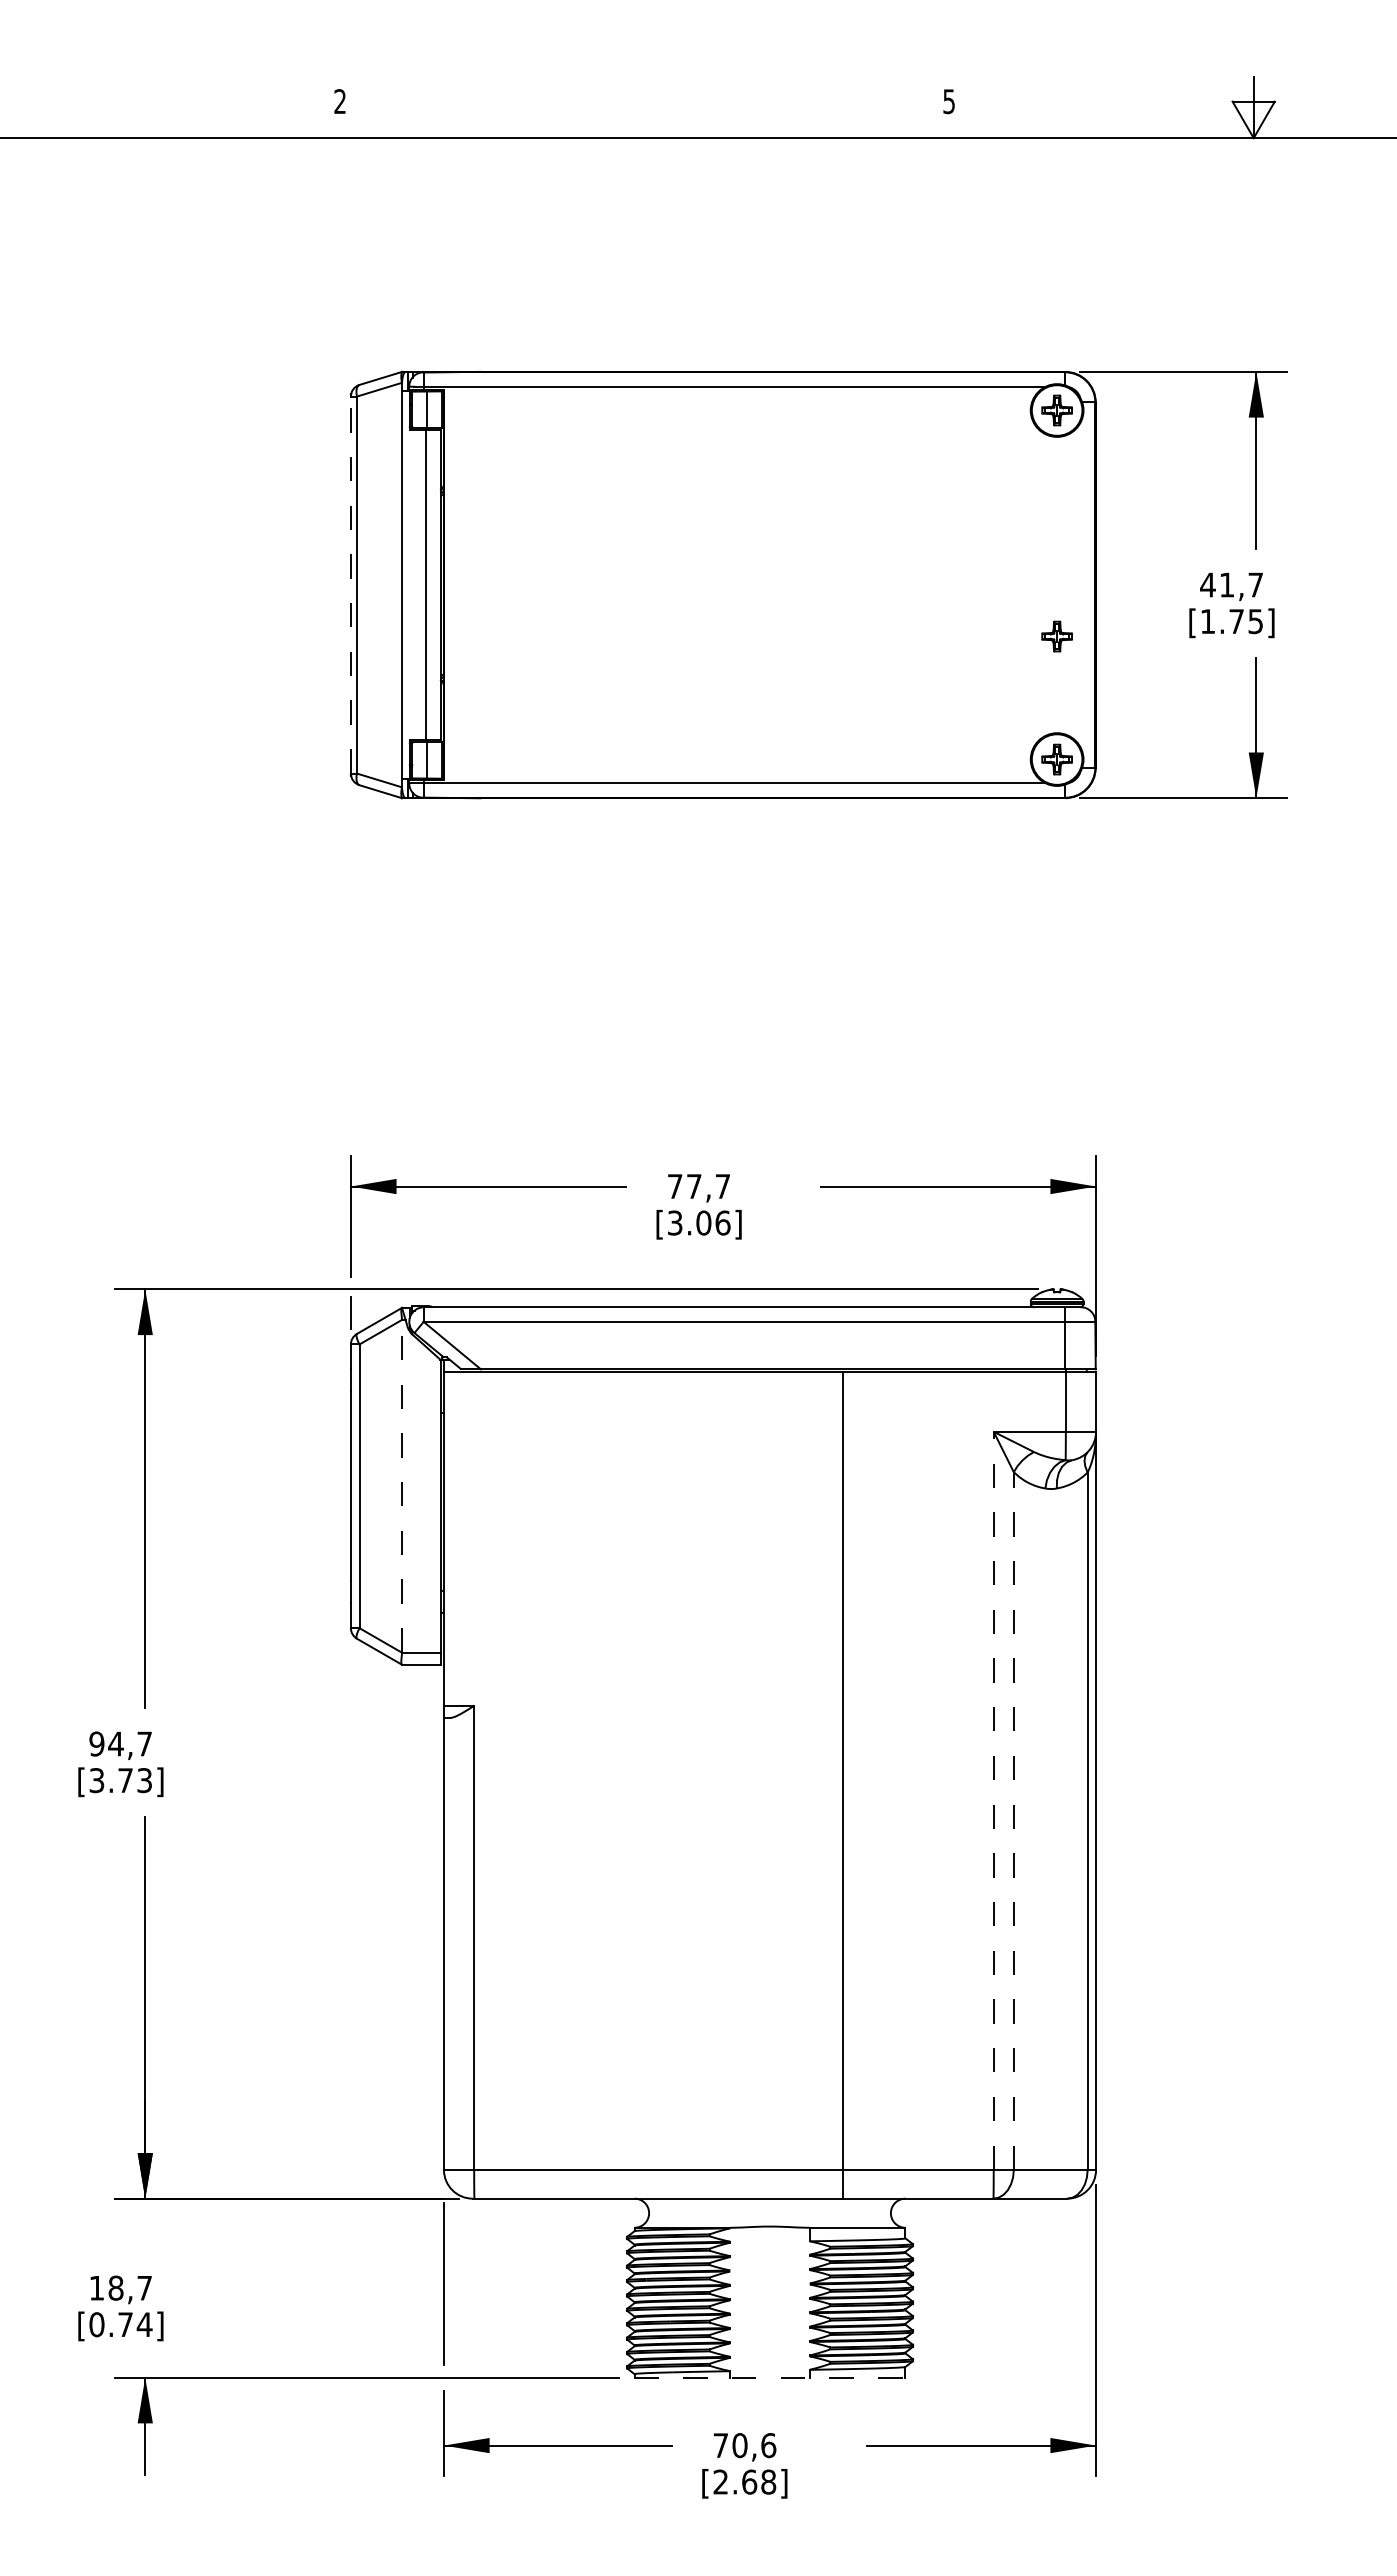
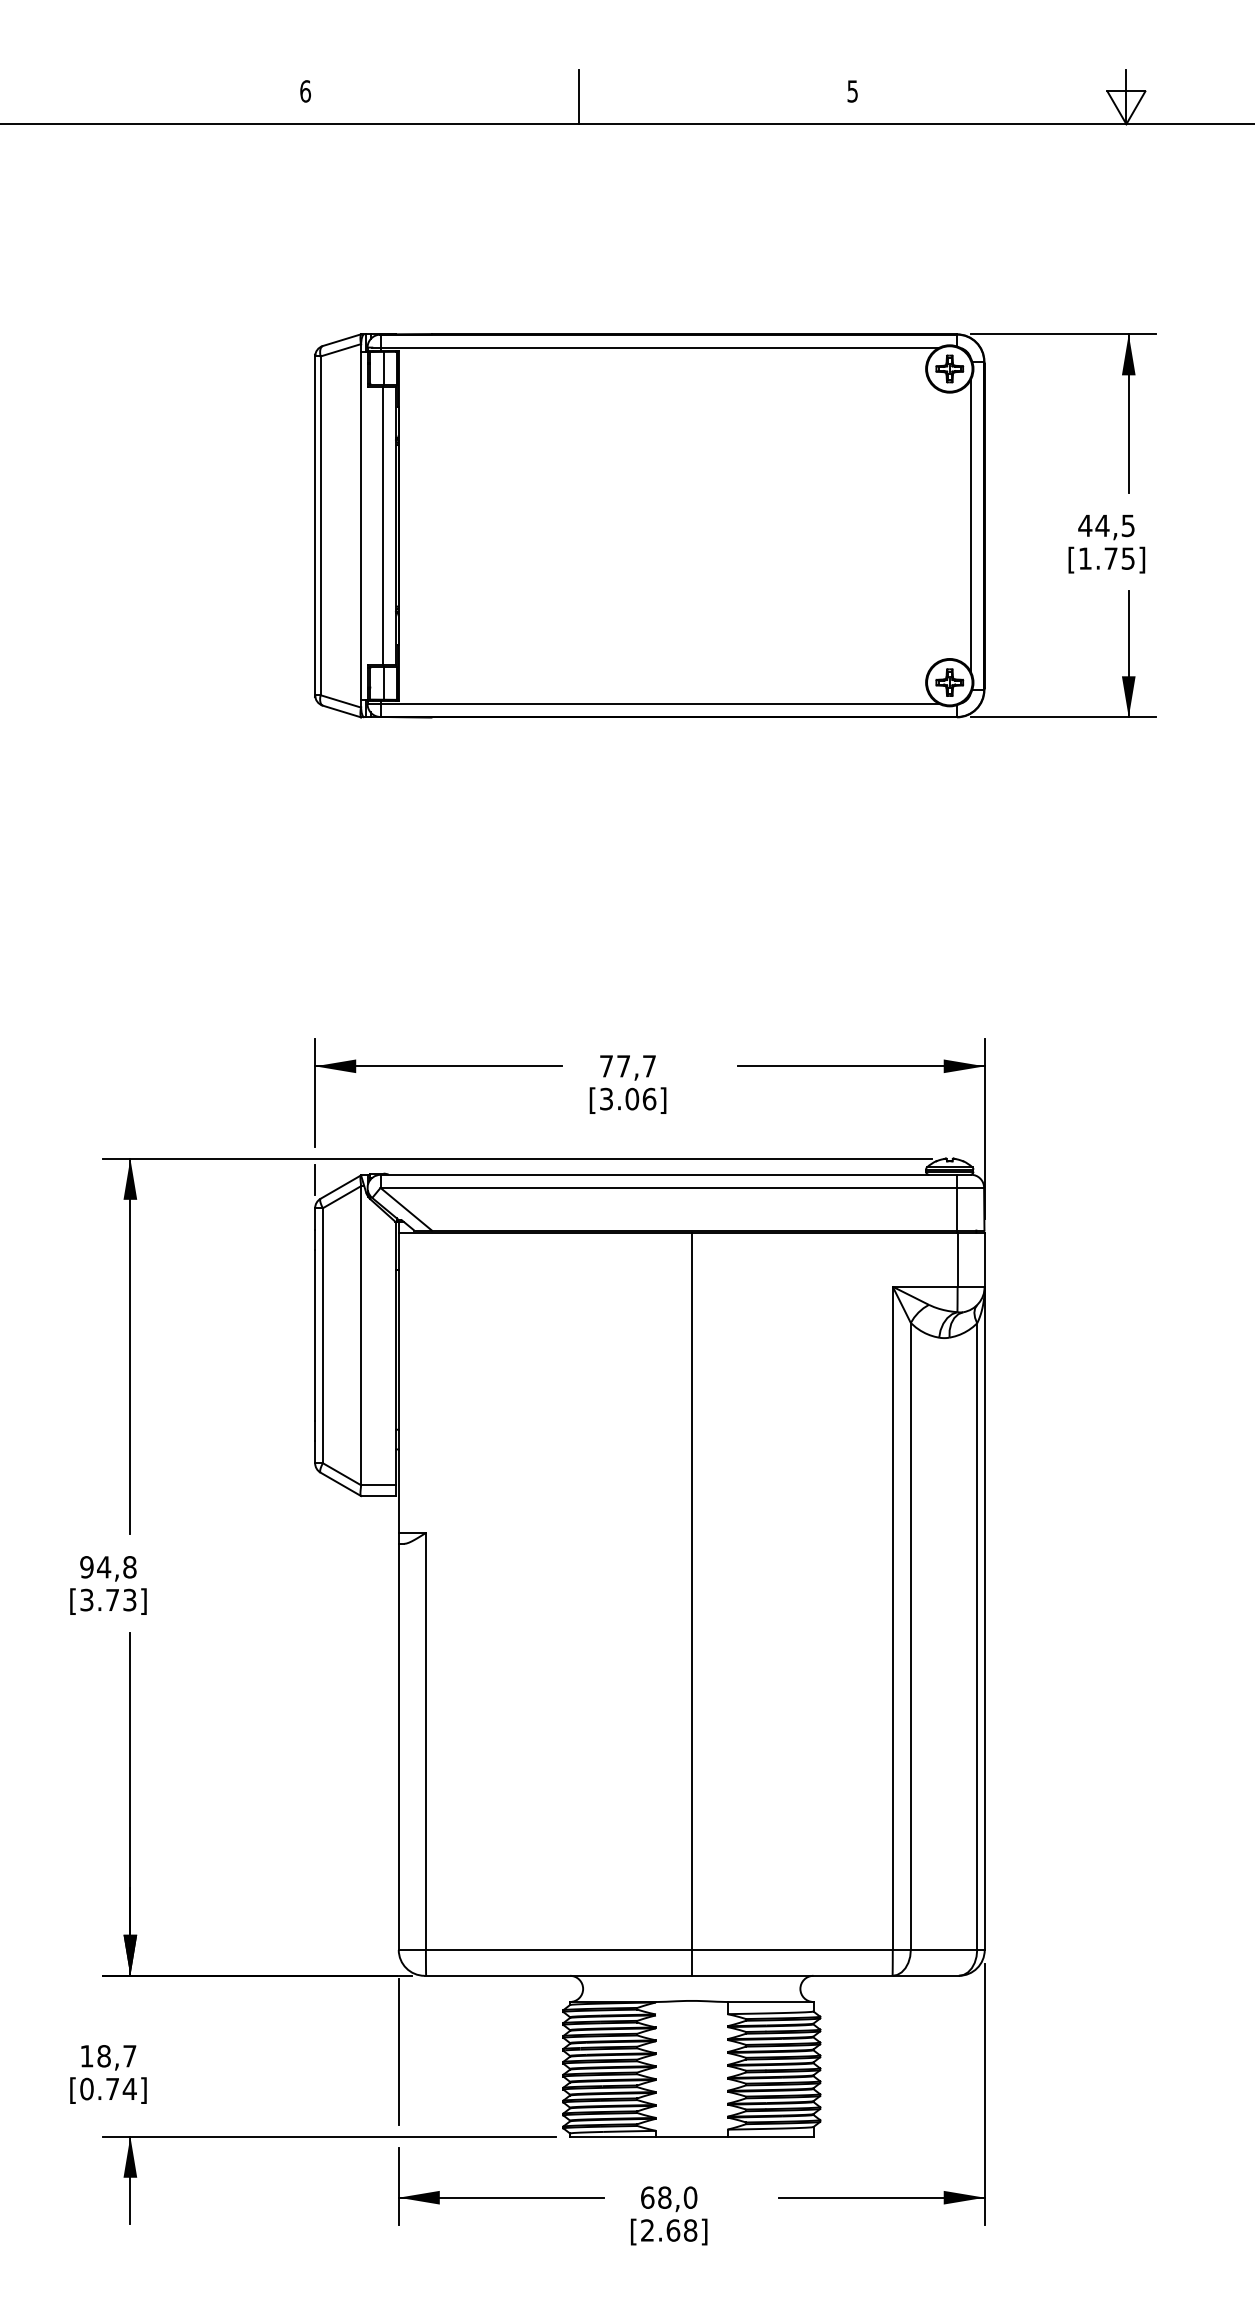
text: (340, 101) -> (305, 91), 2 -> 6
line: (644, 107) -> (578, 96), added
line: (350, 584) -> (314, 525), dashed -> solid
line: (1080, 584) -> (970, 525), added
text: (1240, 584) -> (1114, 525), 41,7 -> 44,5
part: (1056, 636) -> (949, 572), removed
line: (402, 1485) -> (361, 1334), dashed -> solid
text: (144, 1743) -> (129, 1566), 94,7 -> 94,8
line: (843, 1784) -> (692, 1603), moved
line: (993, 1800) -> (892, 1618), dashed -> solid
line: (1013, 1821) -> (910, 1636), dashed -> solid
line: (770, 2377) -> (692, 2136), dashed -> solid
text: (744, 2445) -> (668, 2197), 70,6 -> 68,0

